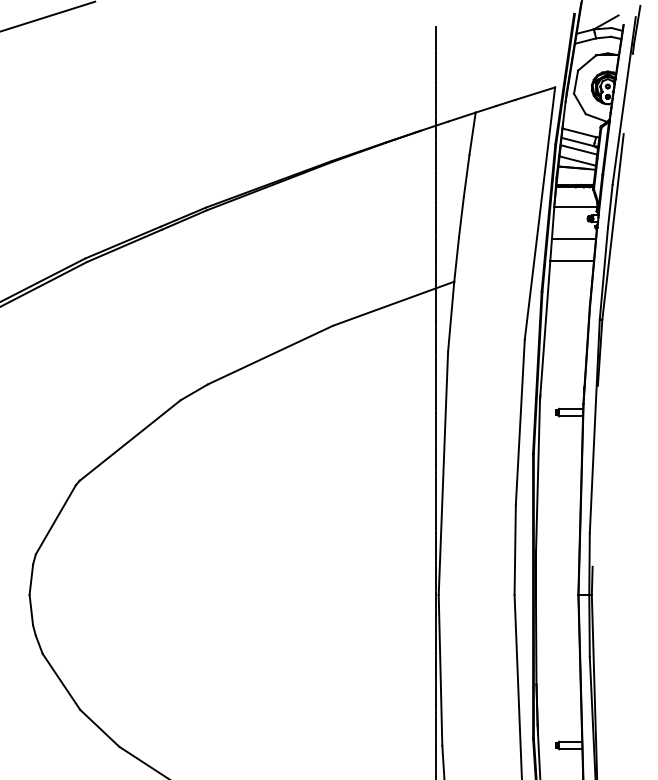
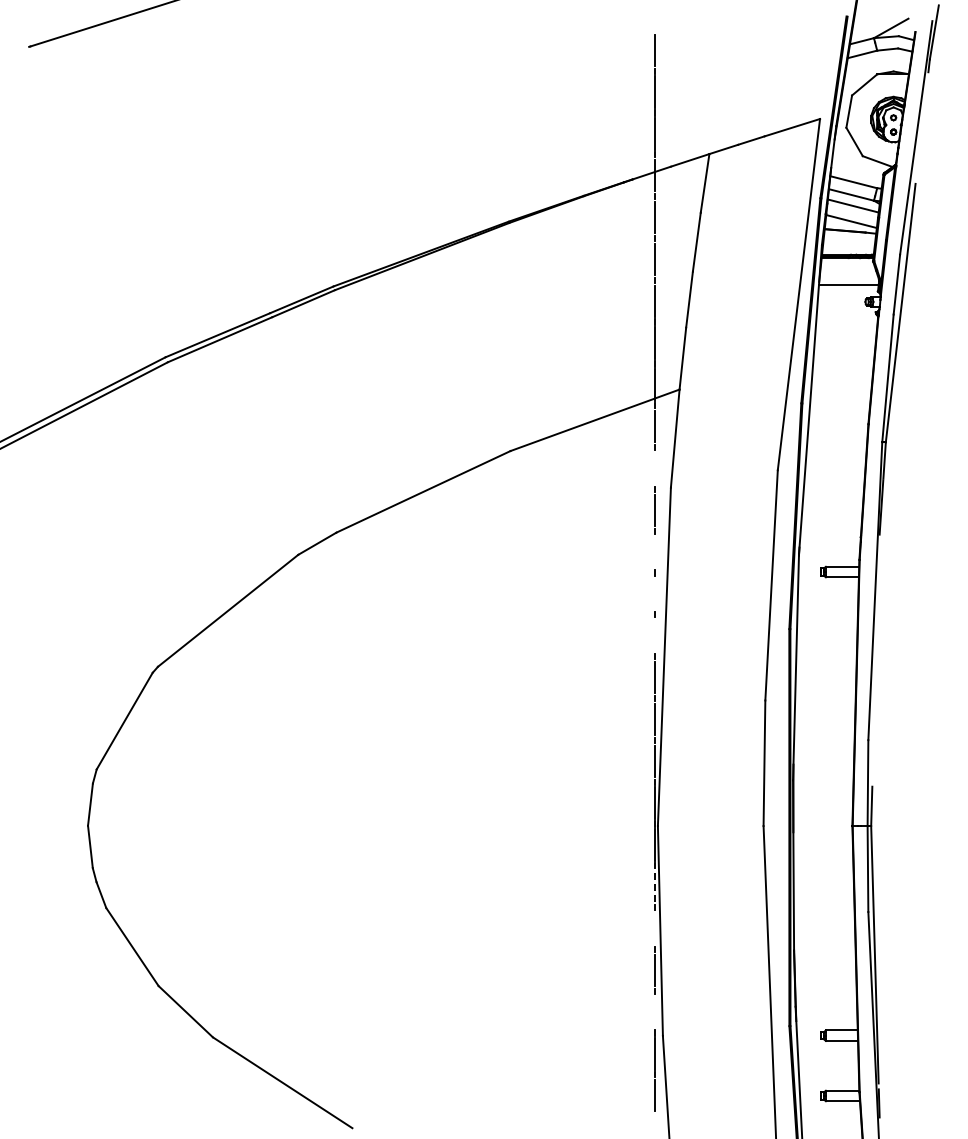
line: (573, 239) -> (845, 330), removed
line: (571, 260) -> (843, 360), removed
line: (436, 338) -> (654, 468), removed
line: (436, 397) -> (654, 551), removed
line: (436, 428) -> (654, 593), removed
line: (436, 458) -> (654, 635), removed
line: (436, 638) -> (654, 886), solid -> dashed
line: (436, 668) -> (654, 928), removed
line: (436, 728) -> (654, 1011), removed

